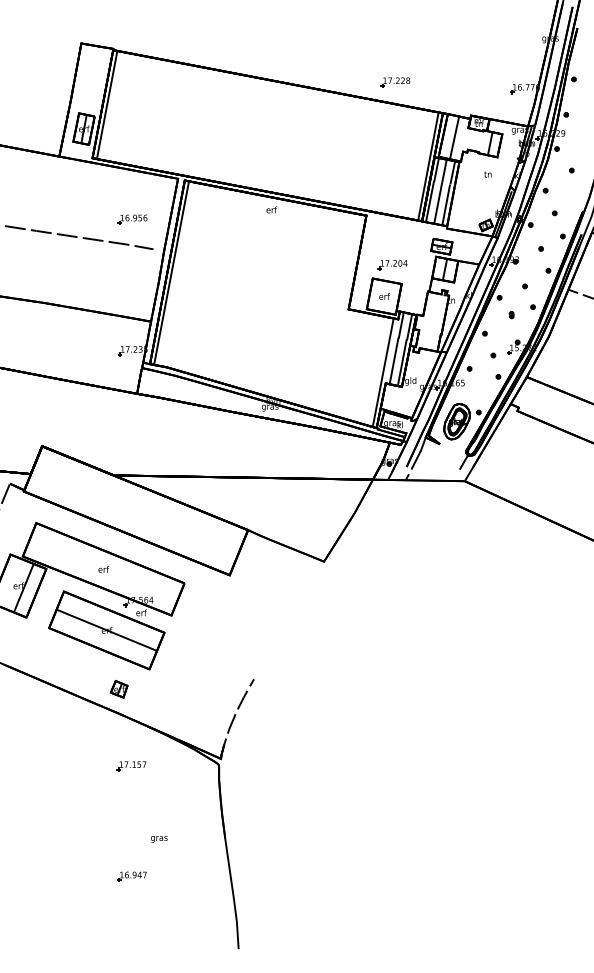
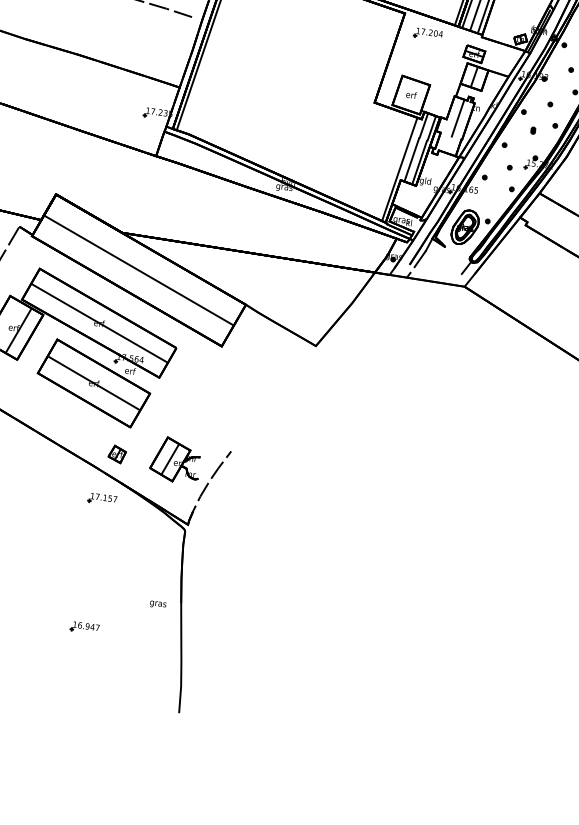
part: (392, 265) -> (427, 34), moved
line: (434, 312) -> (458, 117), added
line: (135, 510) -> (138, 270), added
line: (103, 569) -> (99, 323), added
part: (118, 688) -> (116, 453), moved
part: (199, 695) -> (175, 459), added
part: (131, 766) -> (102, 499), moved
text: (159, 839) -> (158, 604), moved

